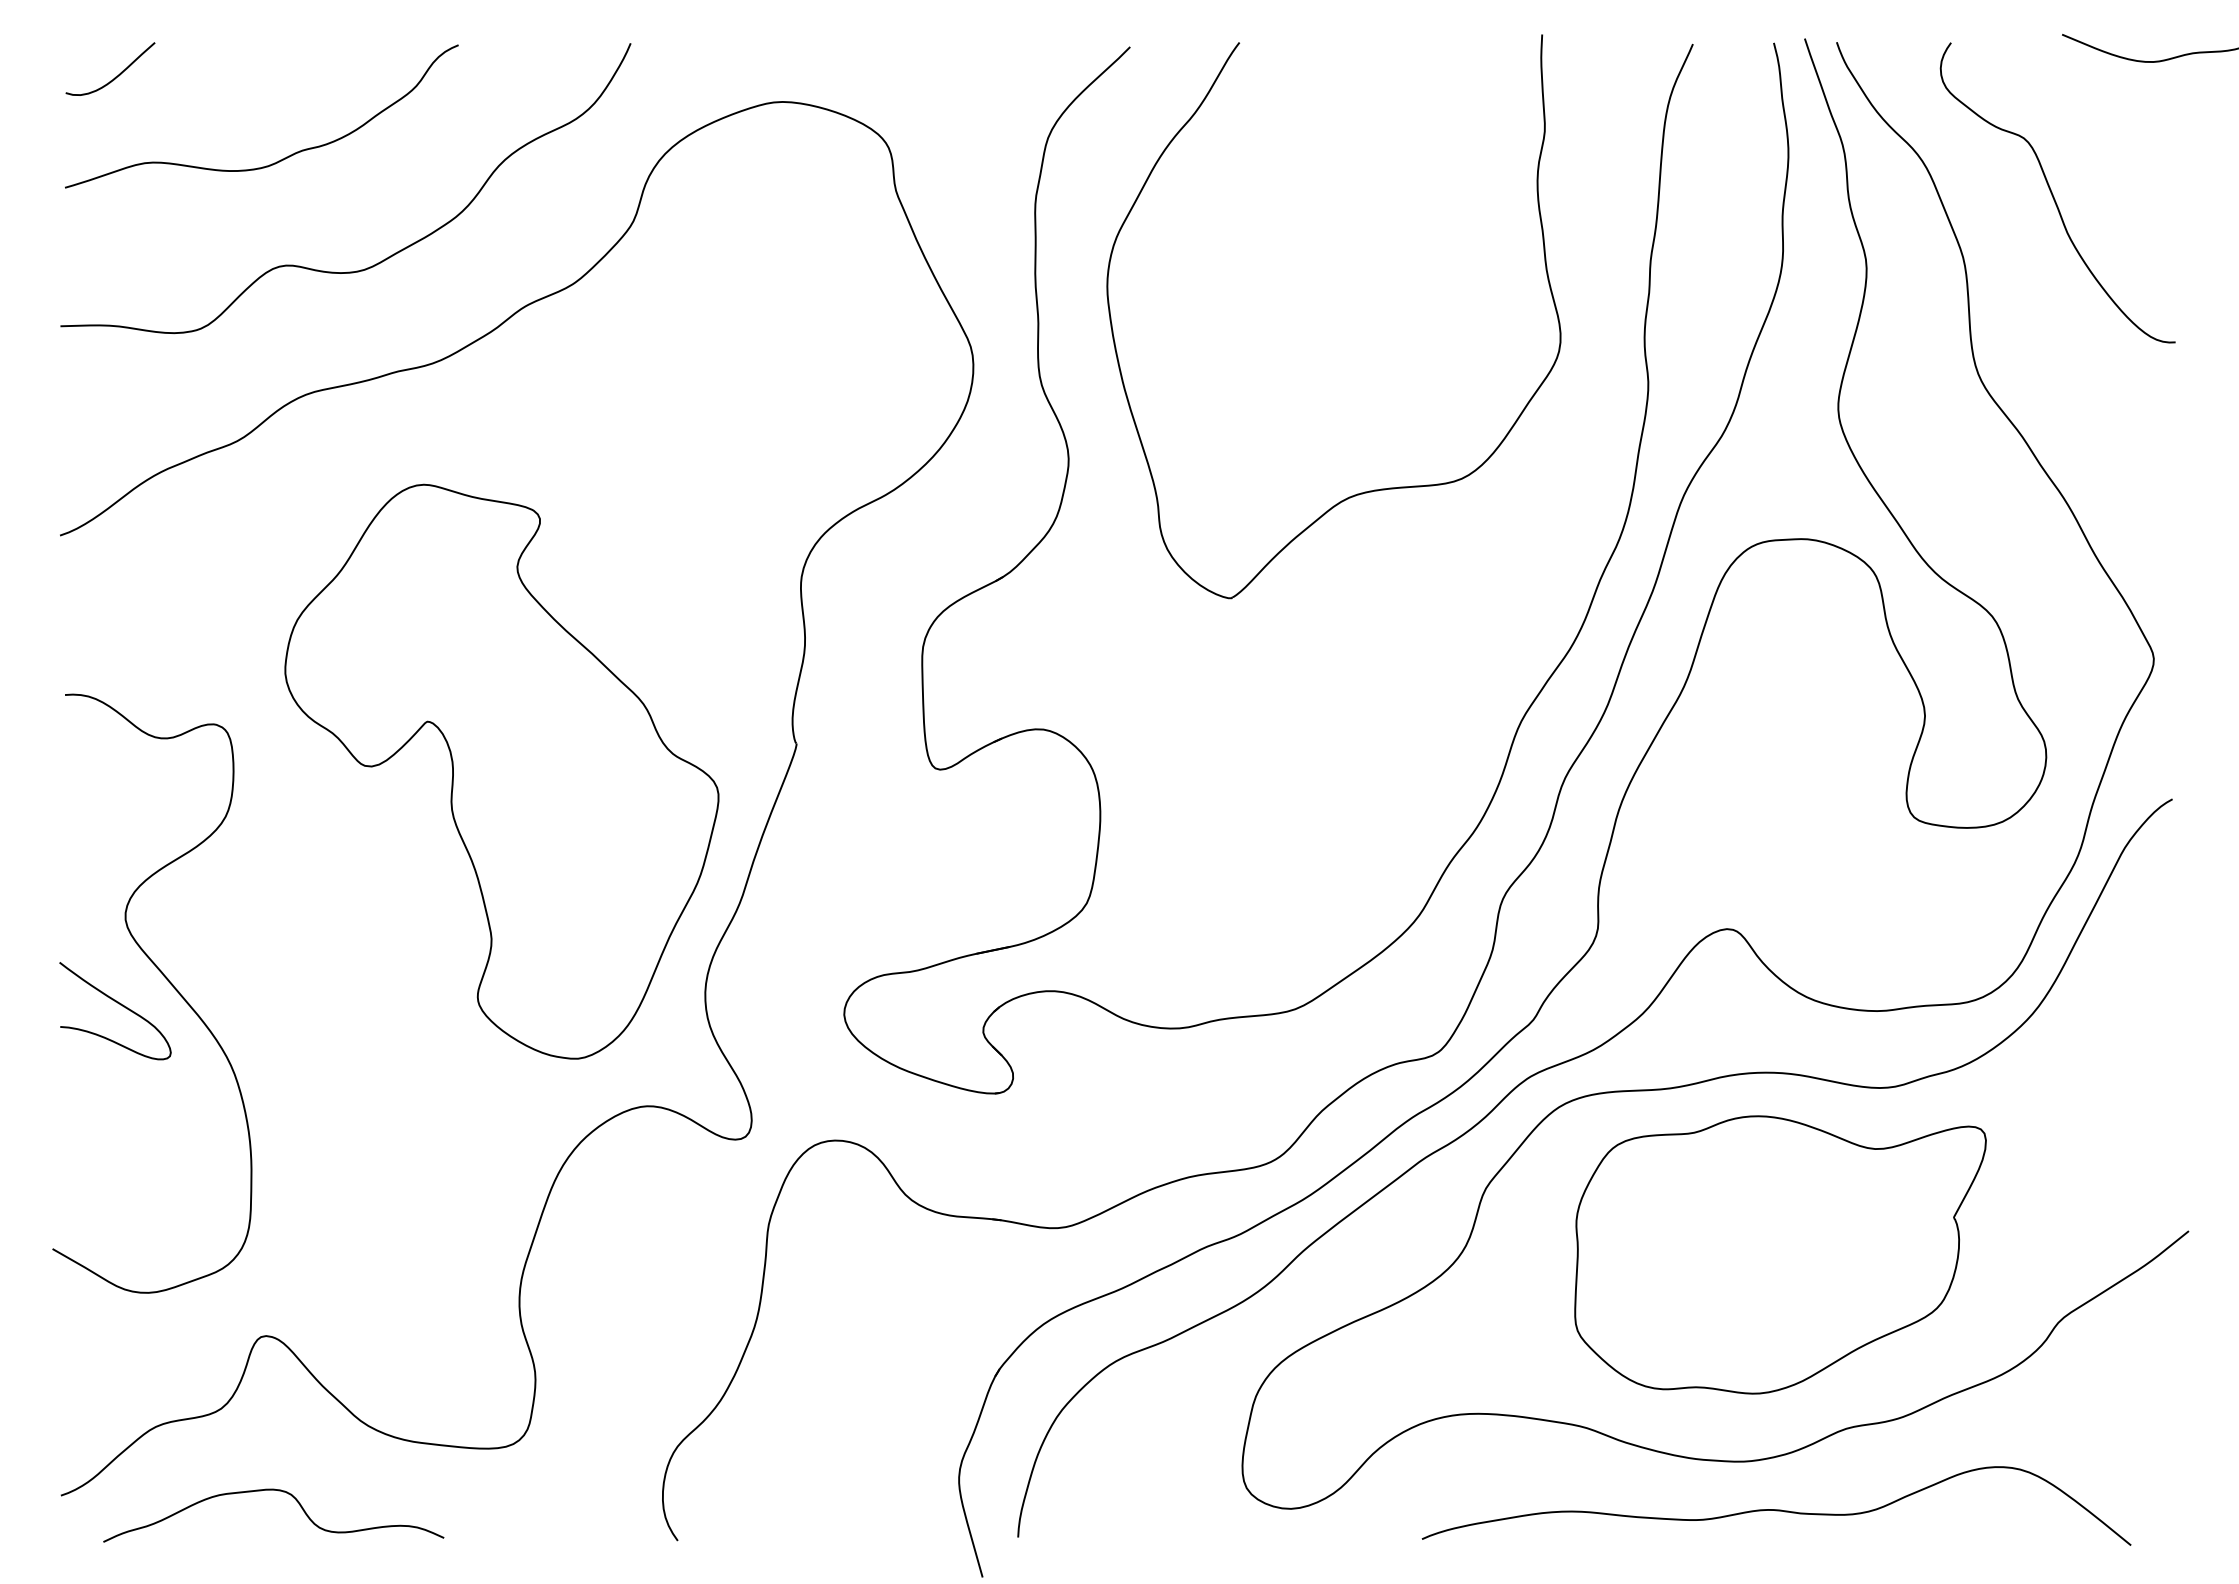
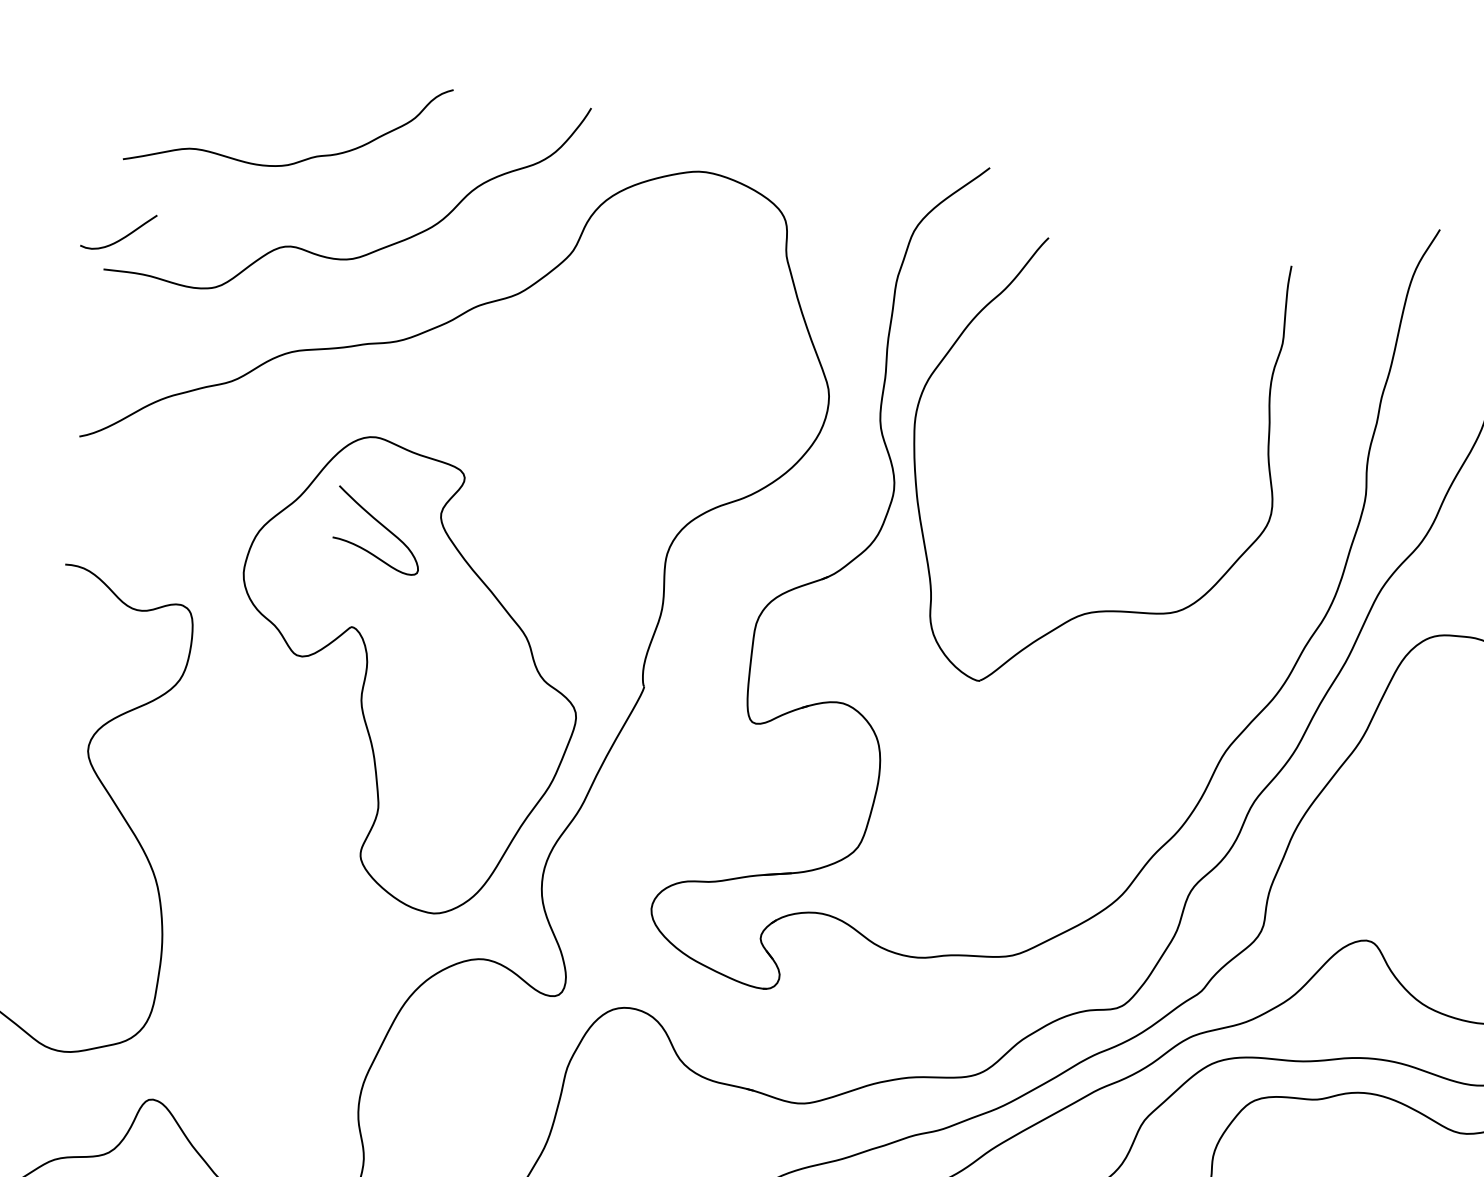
curve: (115, 76) -> (121, 237), moved
part: (1369, 490) -> (1101, 610), moved
curve: (120, 1005) -> (383, 527), moved

